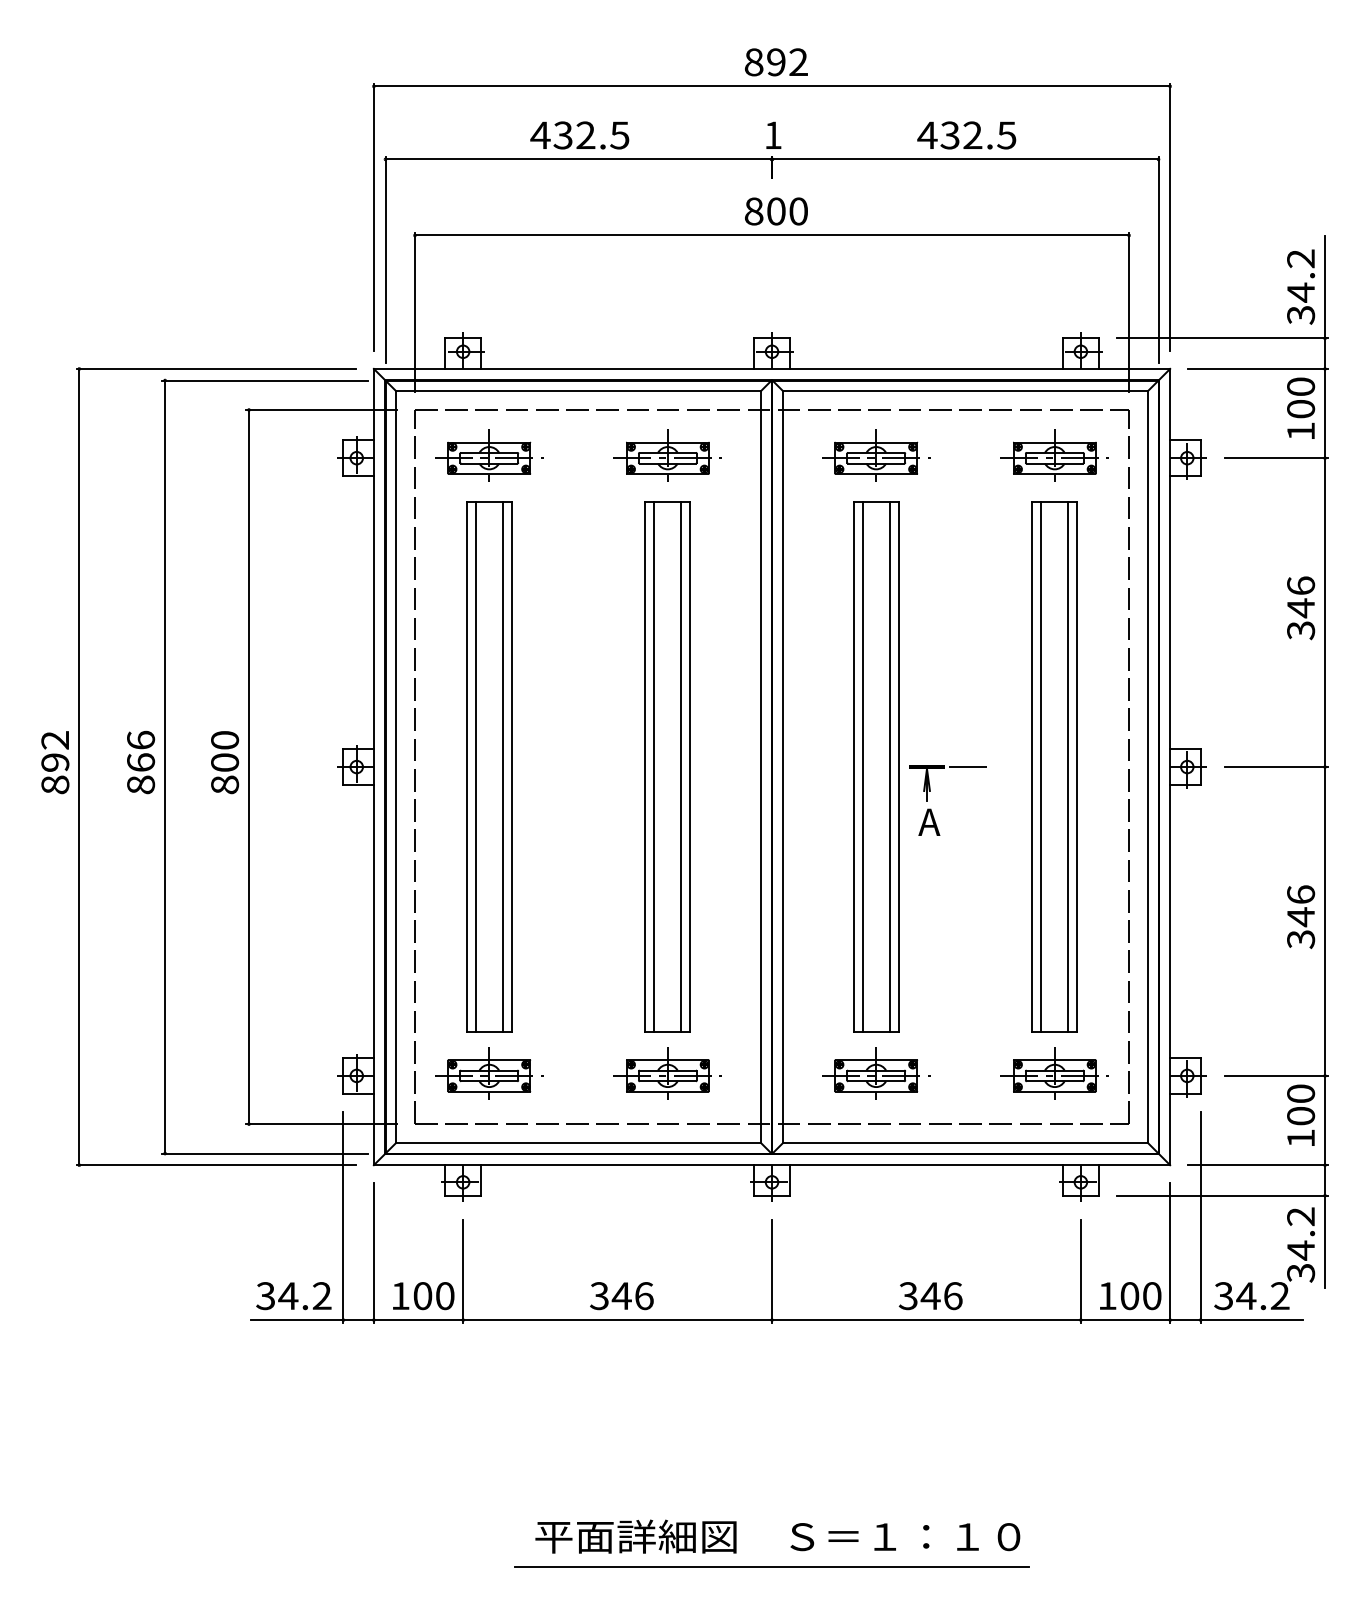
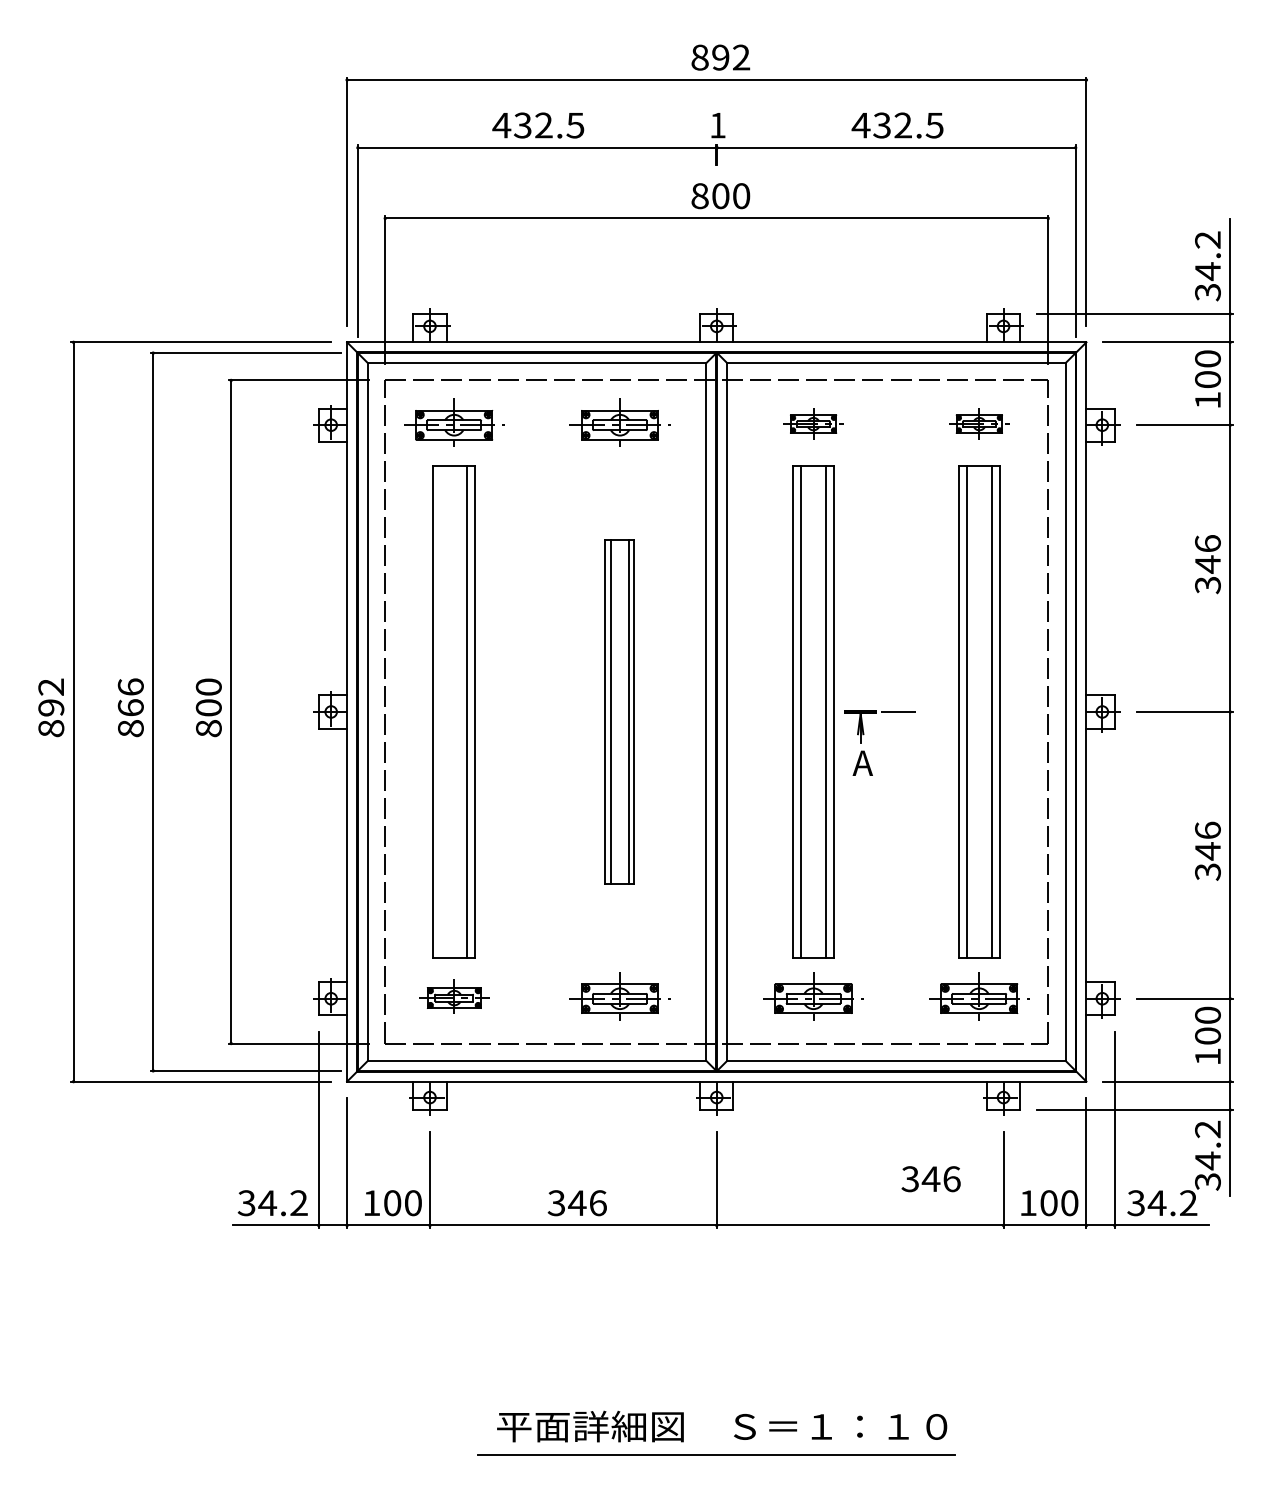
part: (876, 455) -> (813, 422), size x0.6
part: (1054, 455) -> (979, 422), size x0.6
line: (475, 766) -> (441, 711), removed
part: (667, 766) -> (619, 711), size x0.7
part: (489, 1073) -> (454, 996), size x0.7
text: (930, 1296) -> (930, 1179), moved

